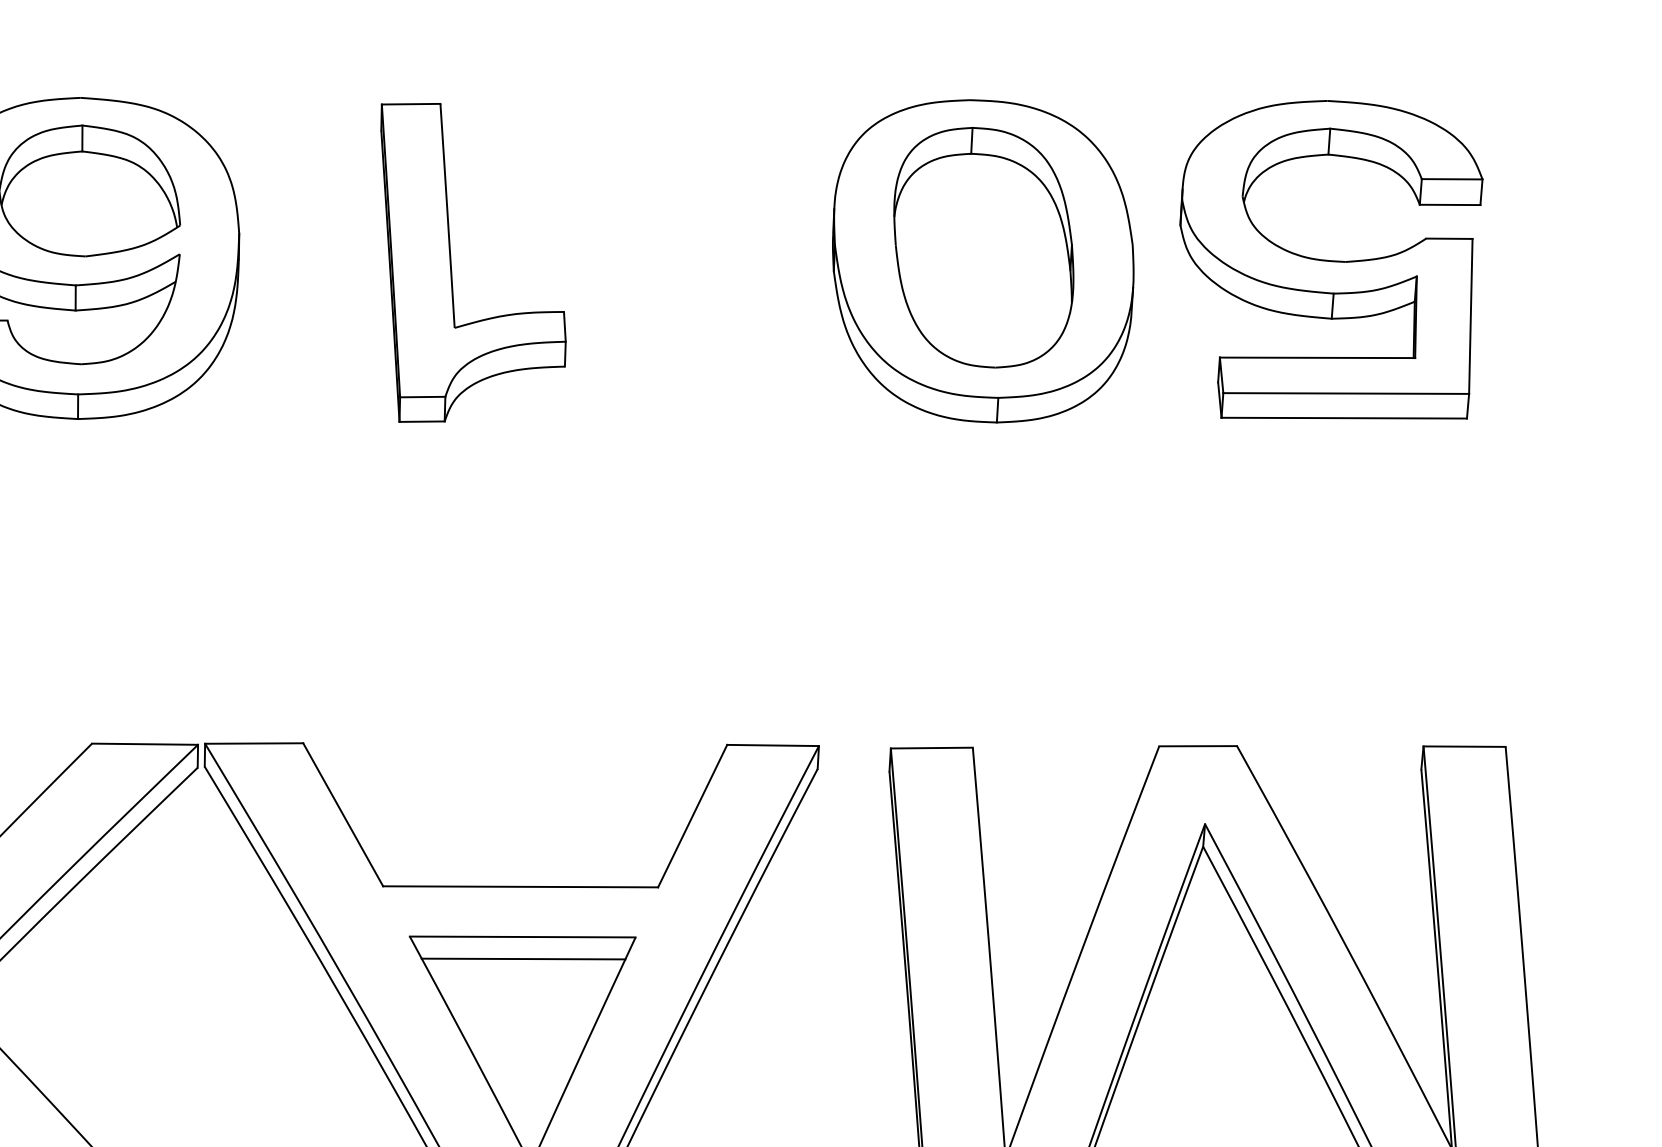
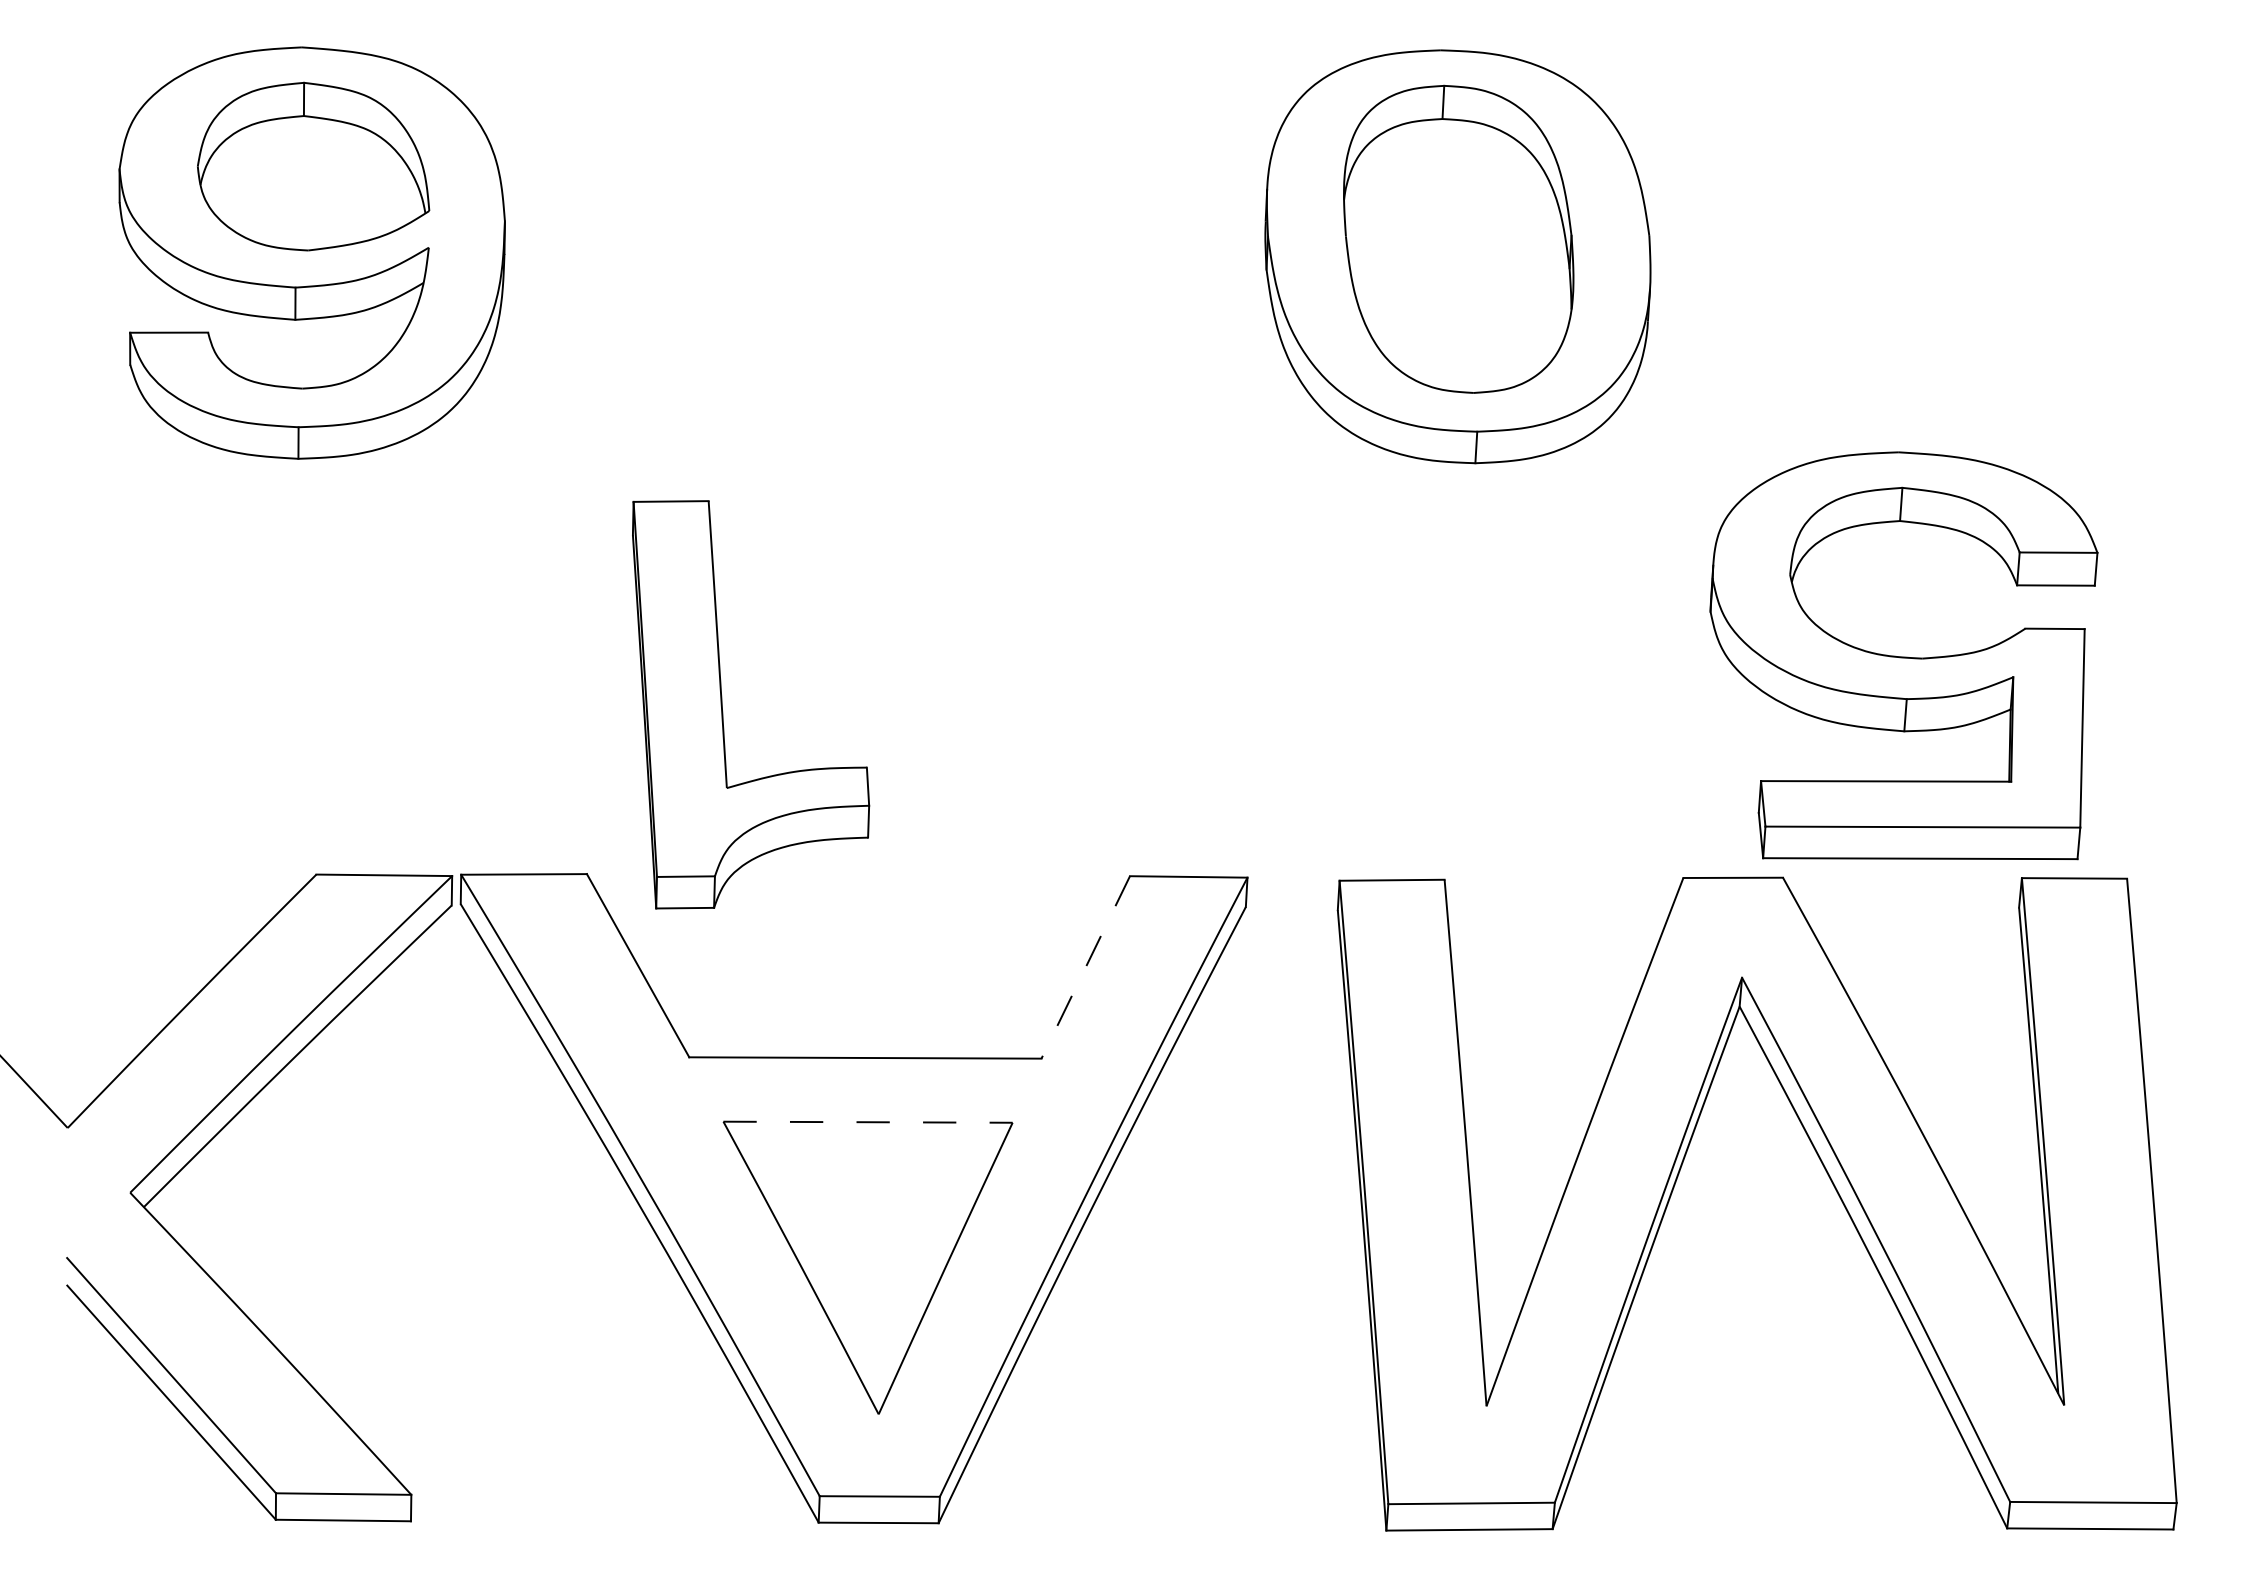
part: (1331, 259) -> (1903, 655), moved
part: (452, 268) -> (723, 711), moved
line: (692, 816) -> (1085, 967), solid -> dashed
line: (523, 937) -> (868, 1122), solid -> dashed
line: (523, 959) -> (868, 1150), removed

